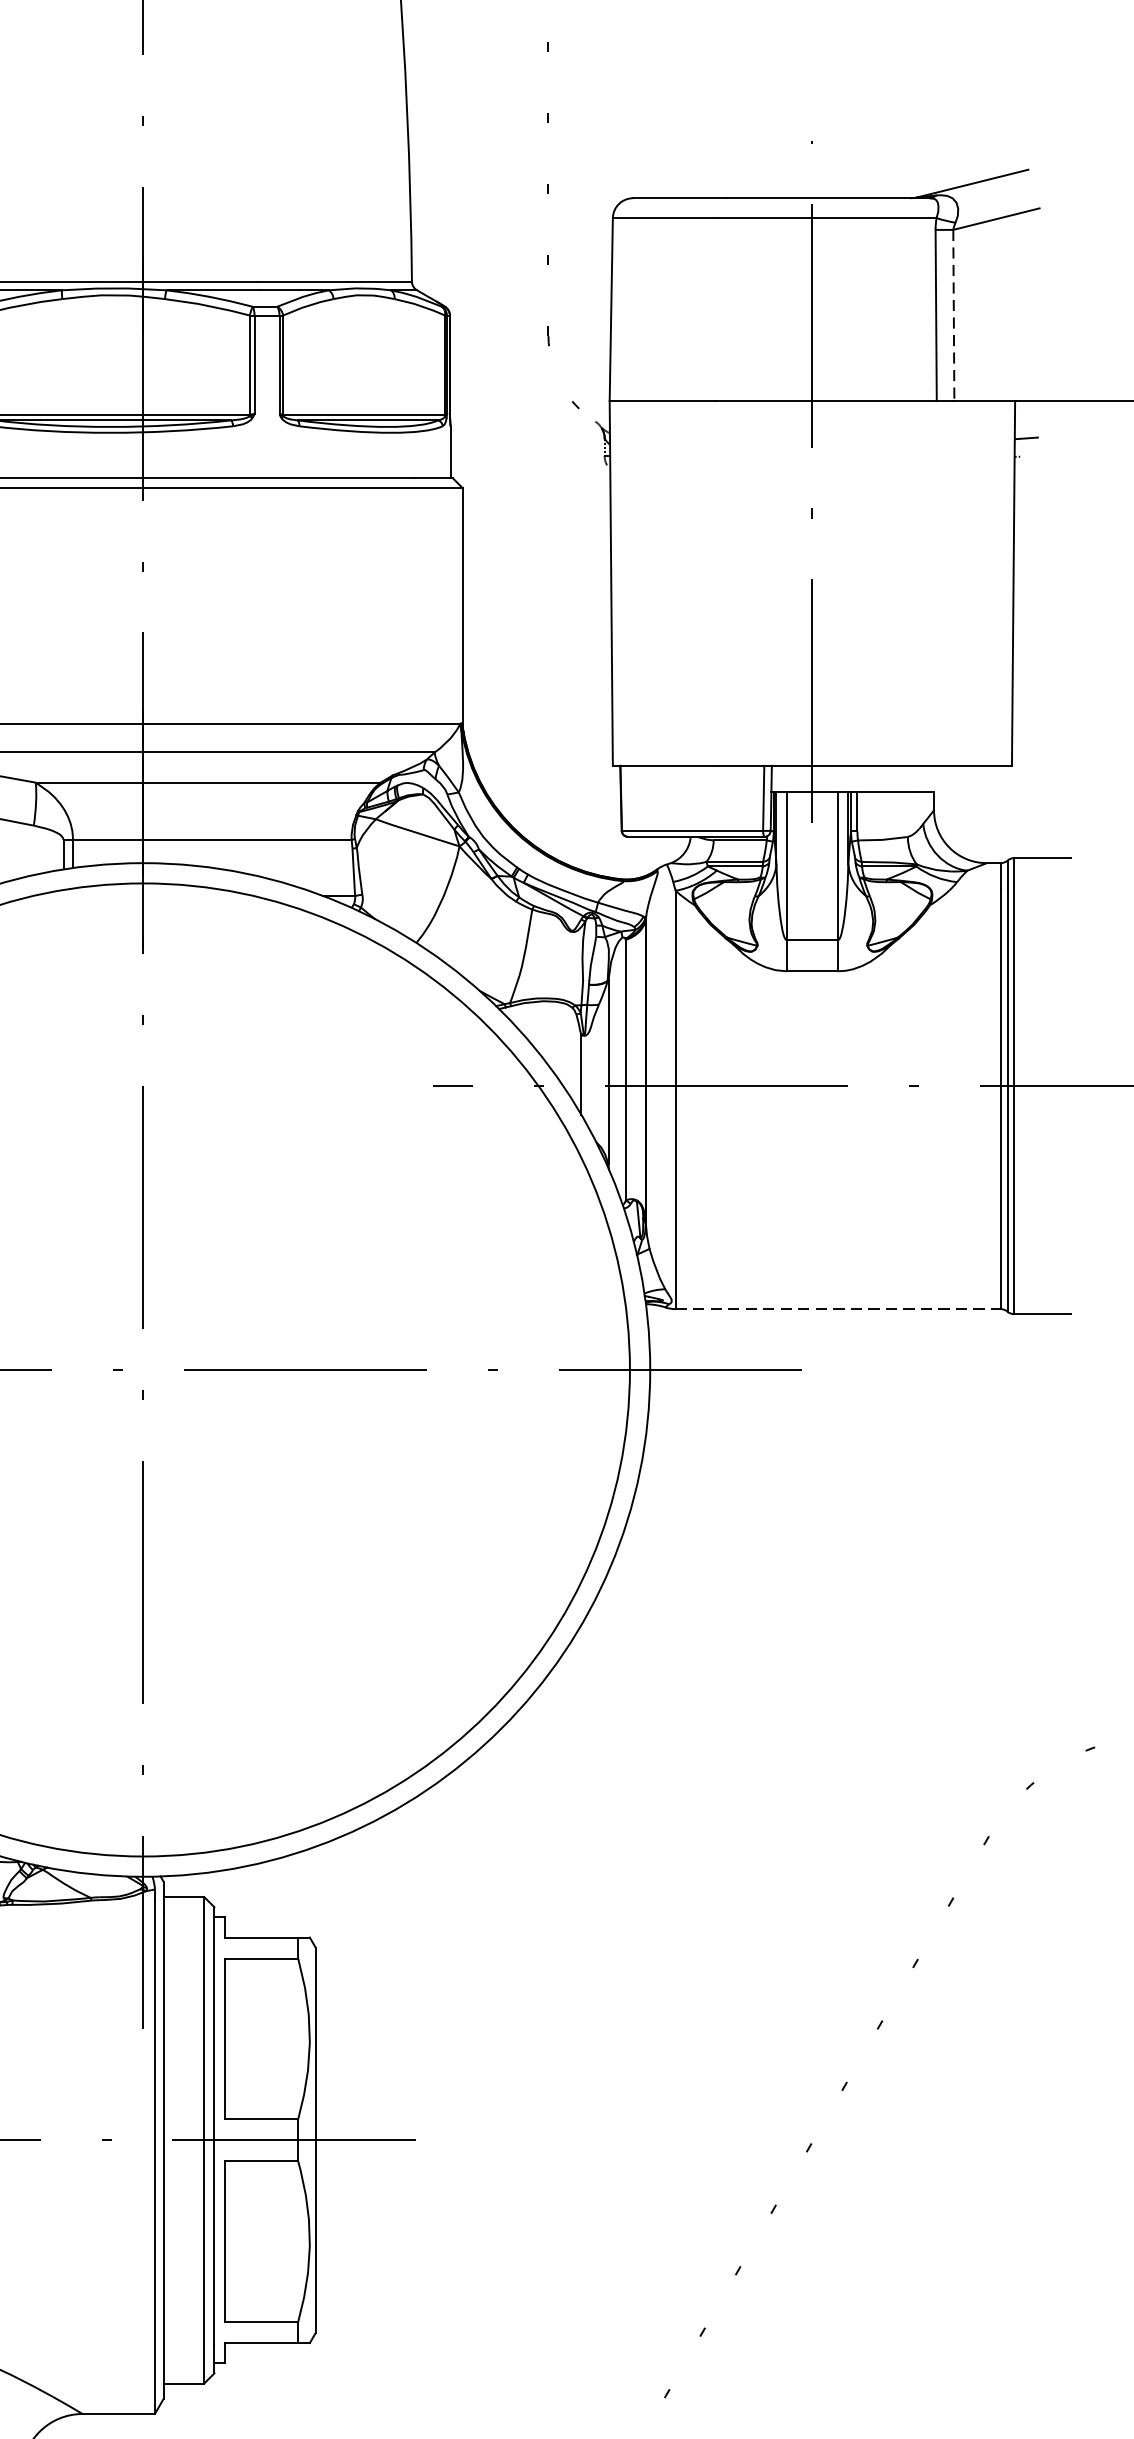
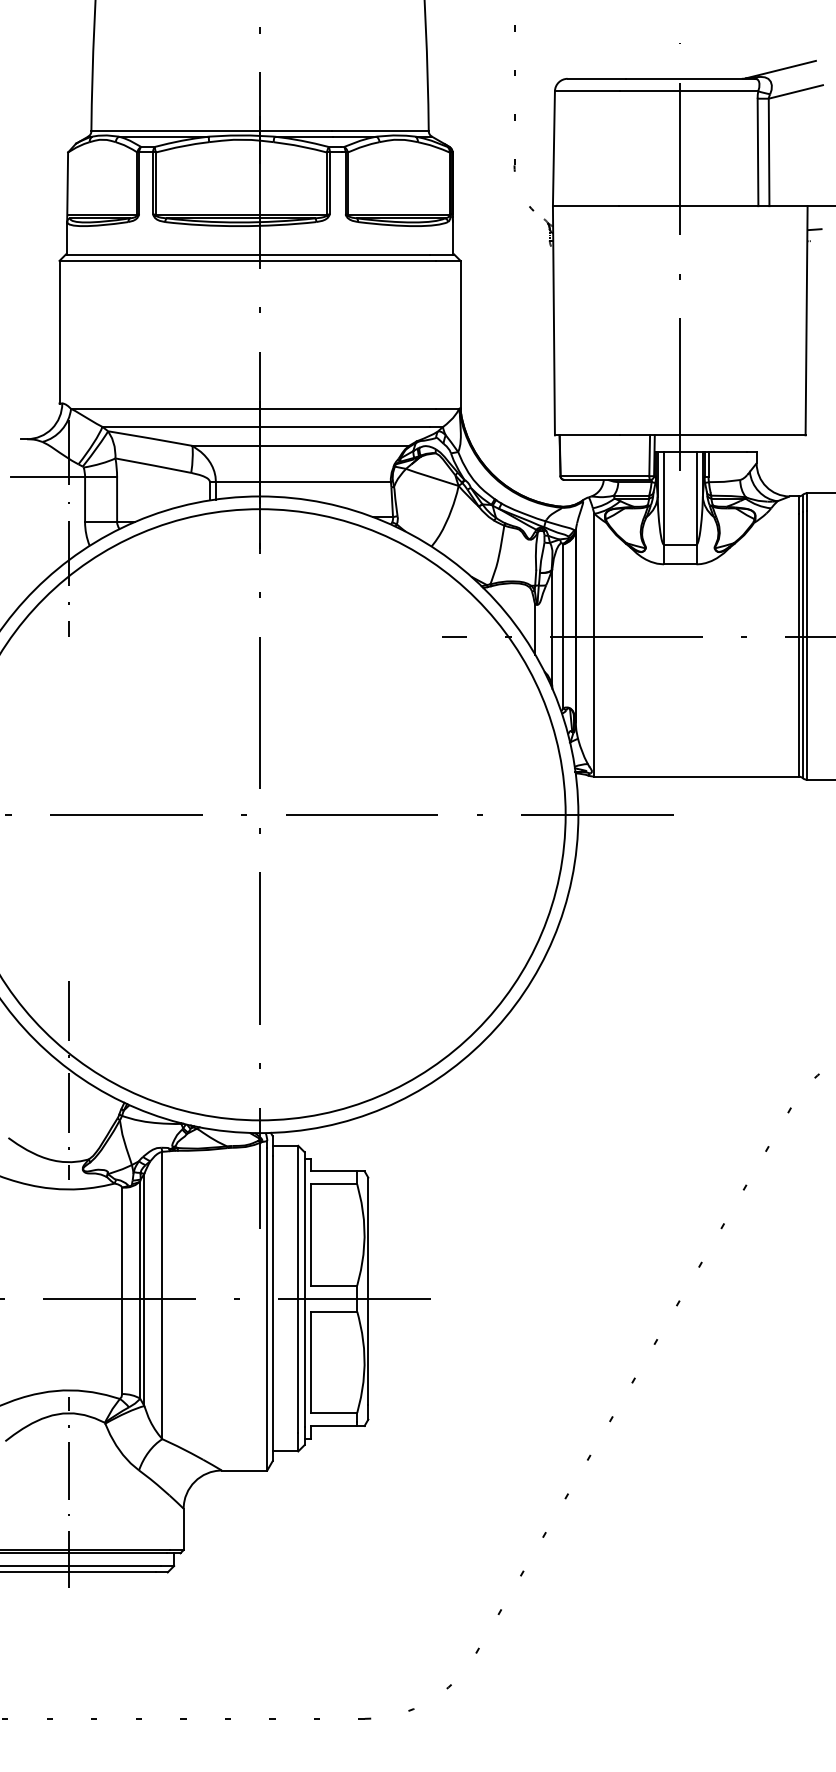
line: (954, 315) -> (769, 152), dashed -> solid
line: (839, 1309) -> (697, 776), dashed -> solid

